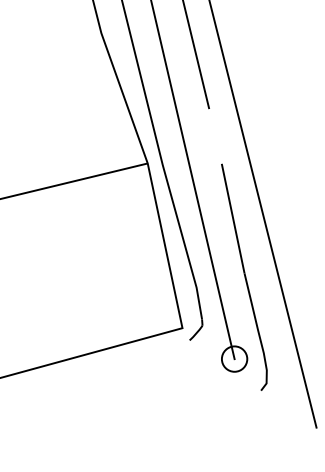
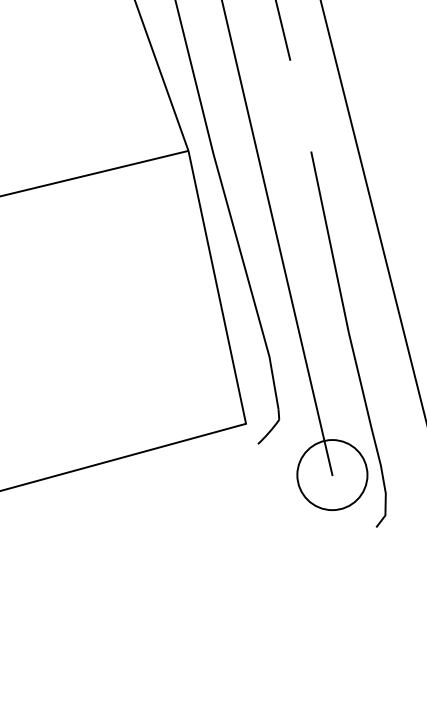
circle: (234, 358) -> (332, 474), size x1.67

